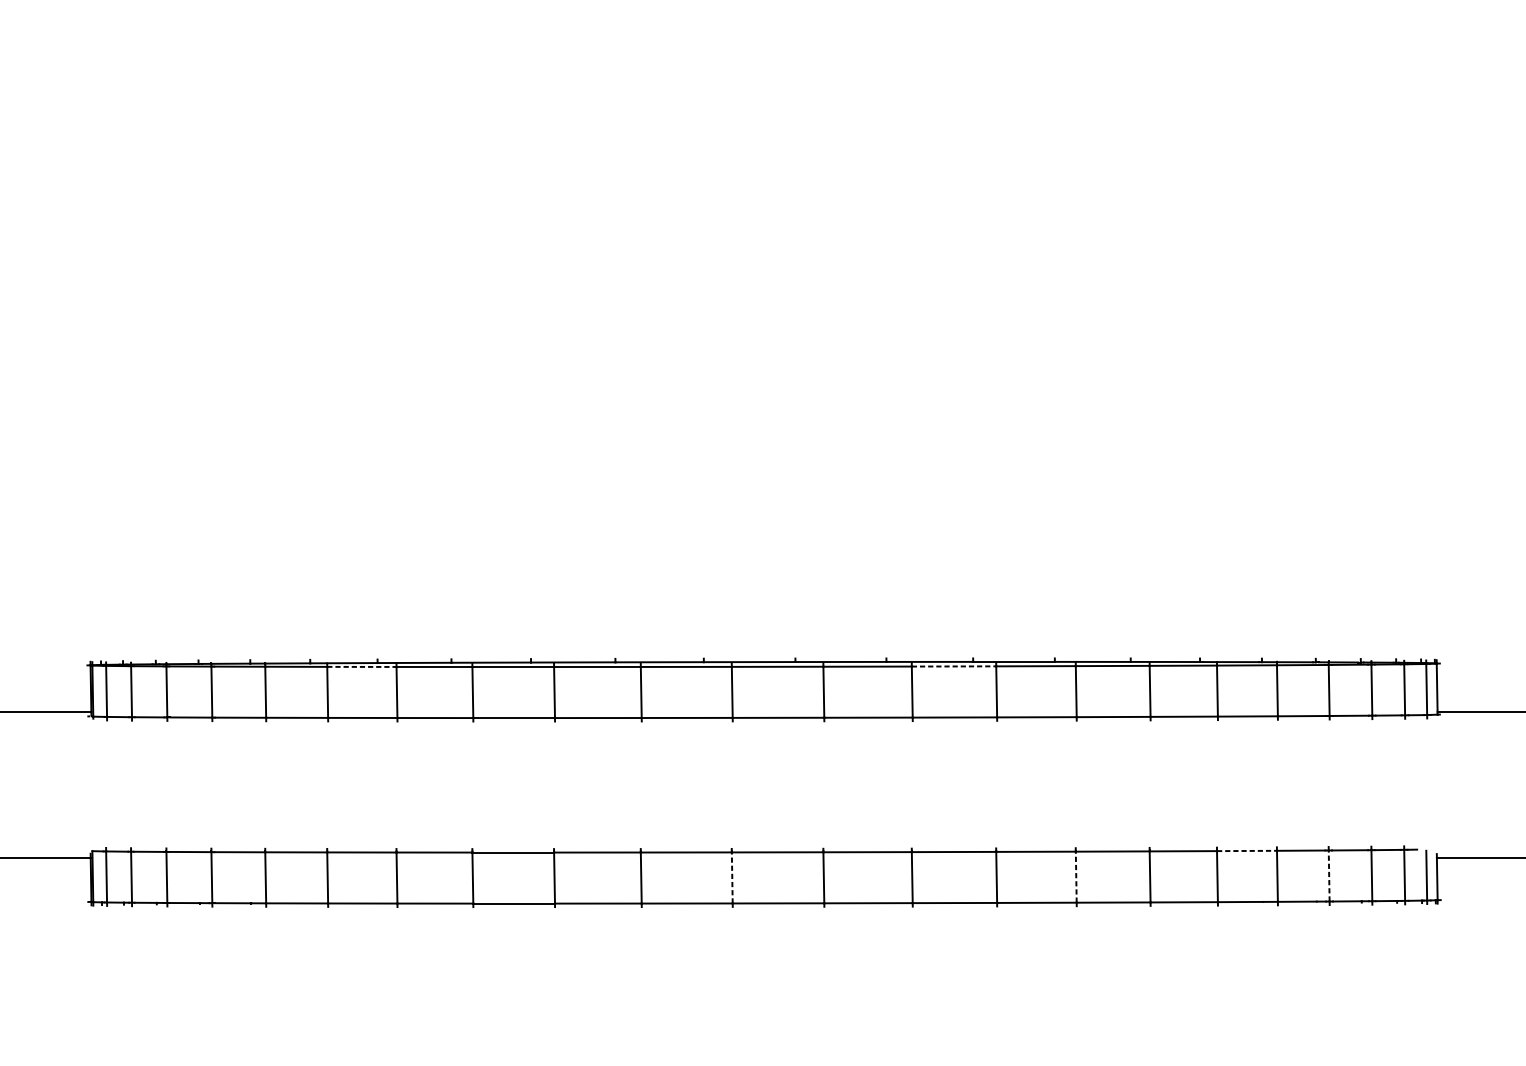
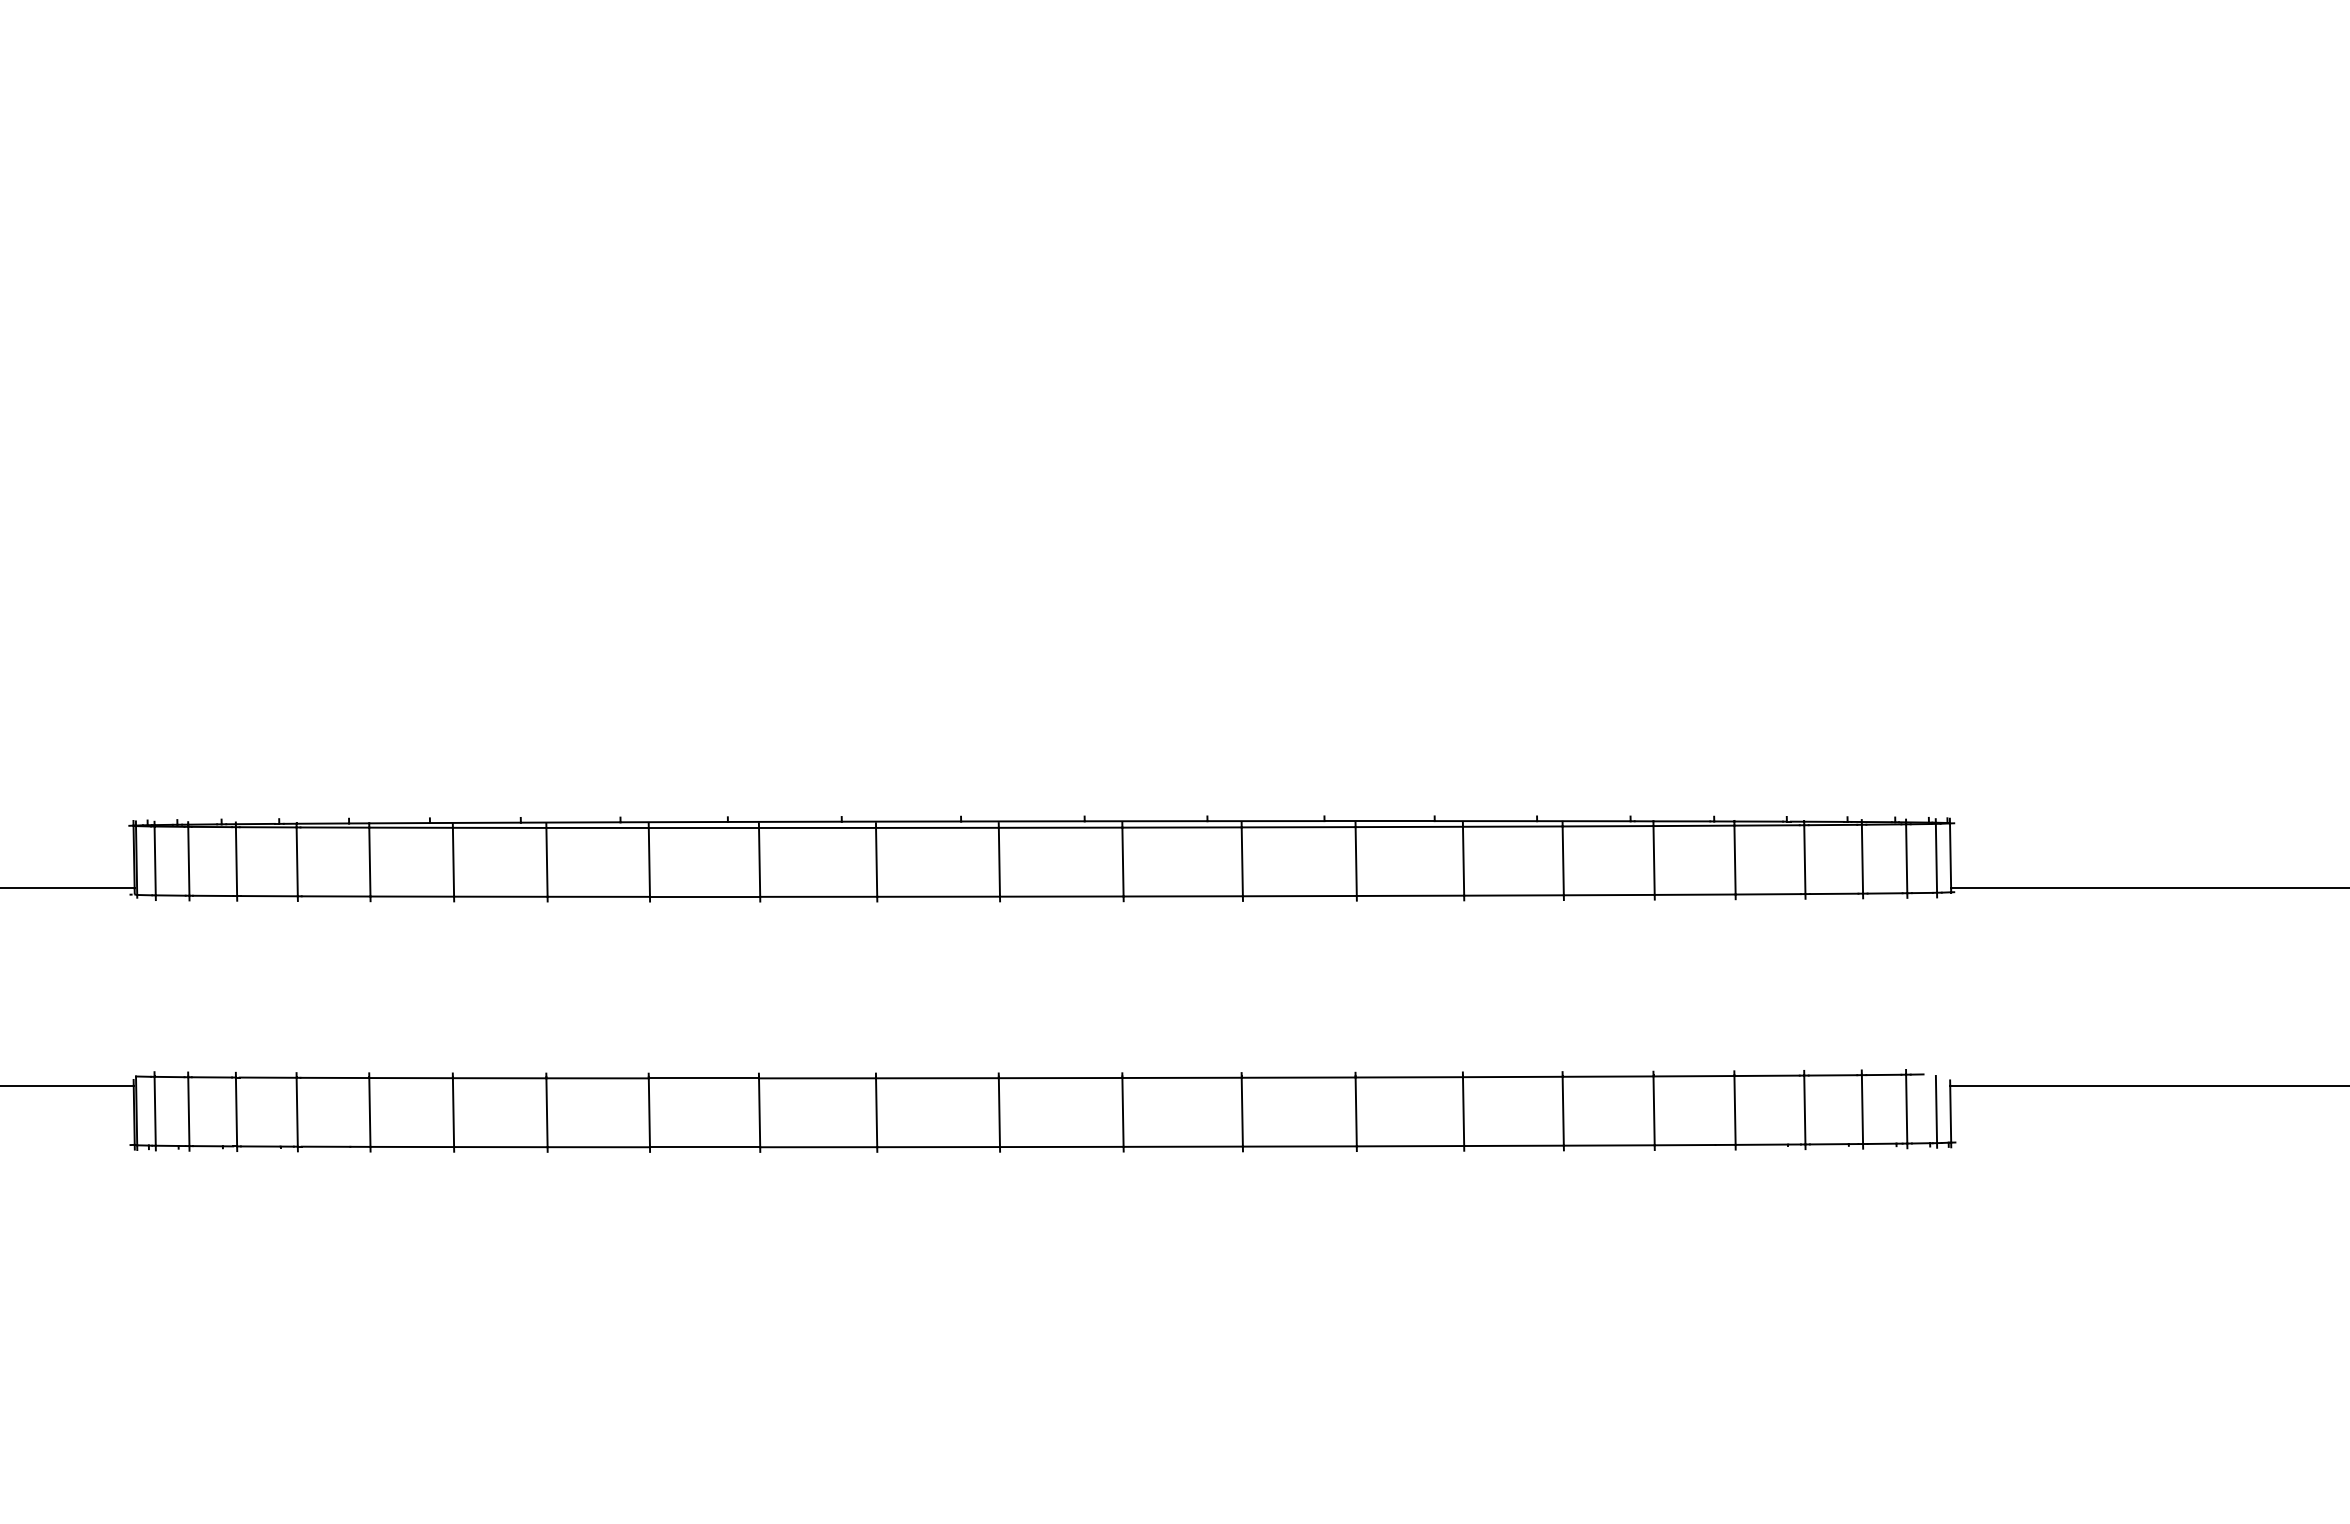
line: (361, 666) -> (499, 827), dashed -> solid
line: (953, 666) -> (1298, 827), dashed -> solid
line: (1247, 851) -> (1694, 1076), dashed -> solid
line: (1328, 875) -> (1804, 1109), dashed -> solid
line: (732, 877) -> (999, 1112), dashed -> solid
line: (1076, 877) -> (1463, 1111), dashed -> solid

